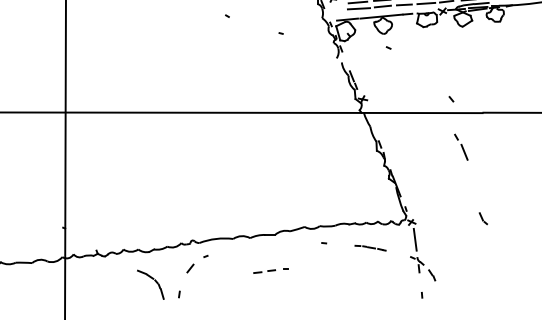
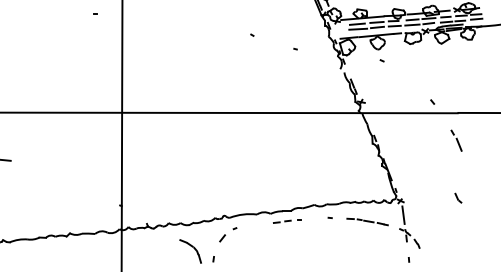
part: (461, 146) -> (456, 140), moved
part: (370, 247) -> (367, 221), size x1.67
part: (271, 271) -> (287, 221), moved

